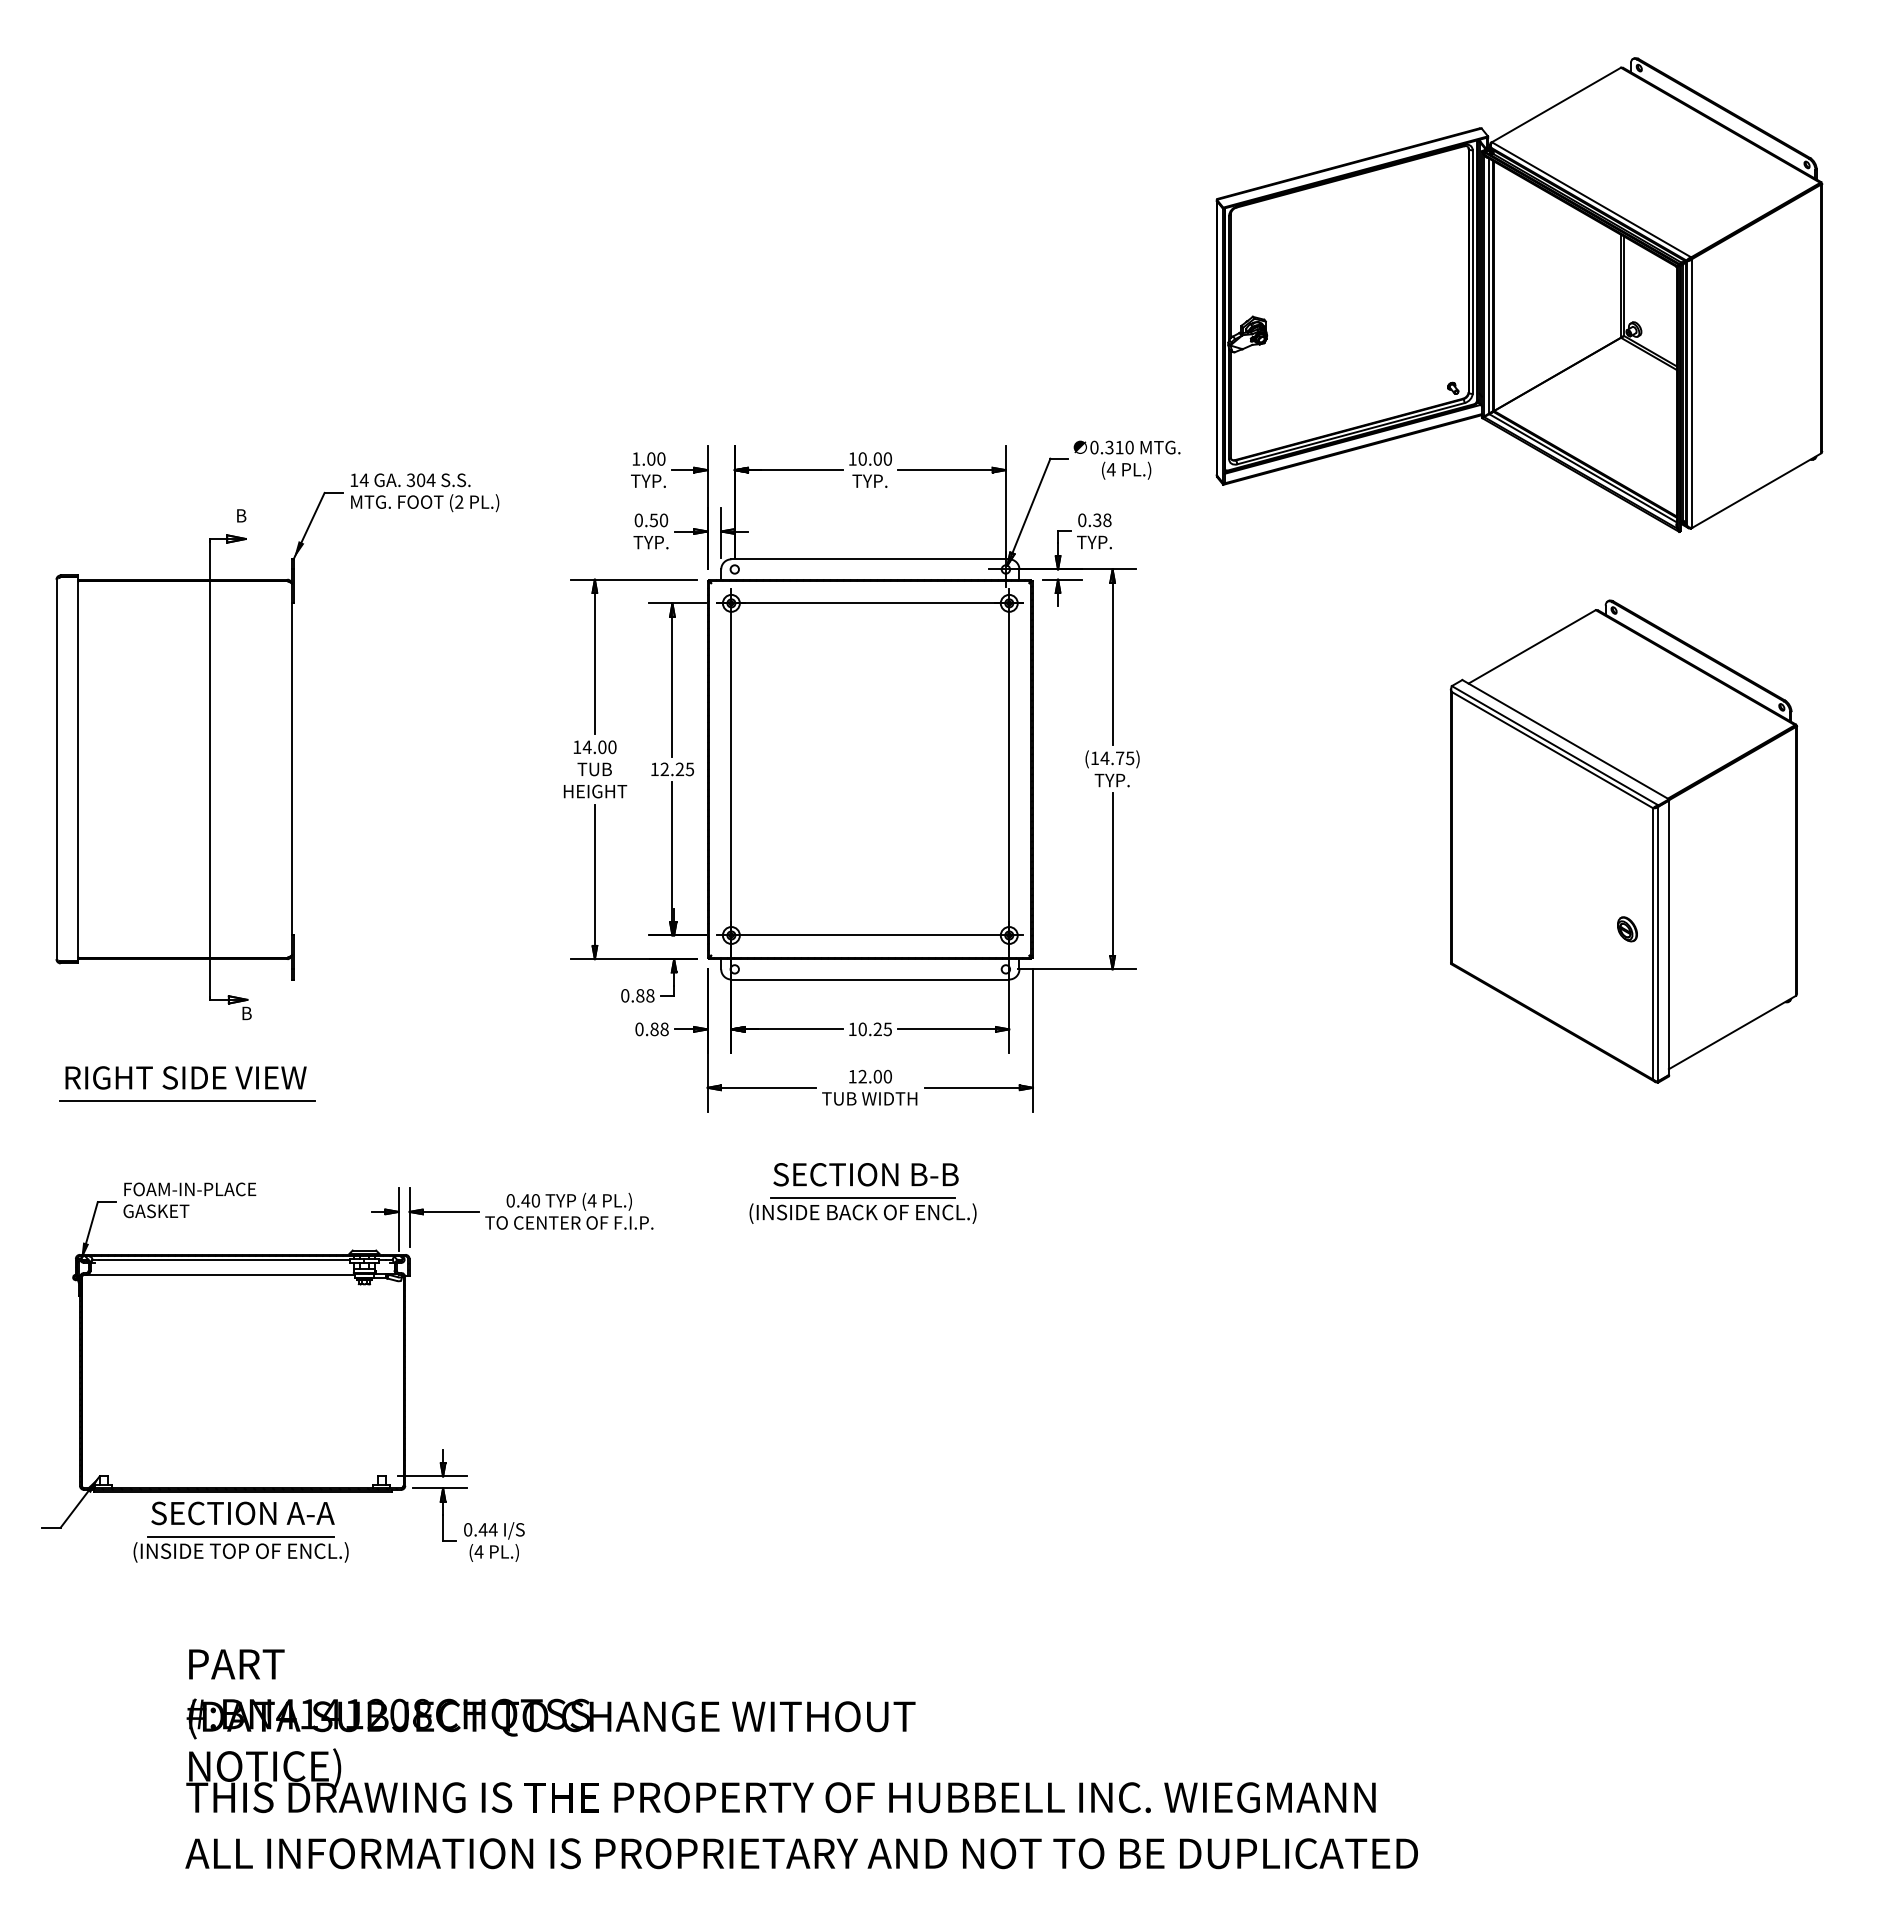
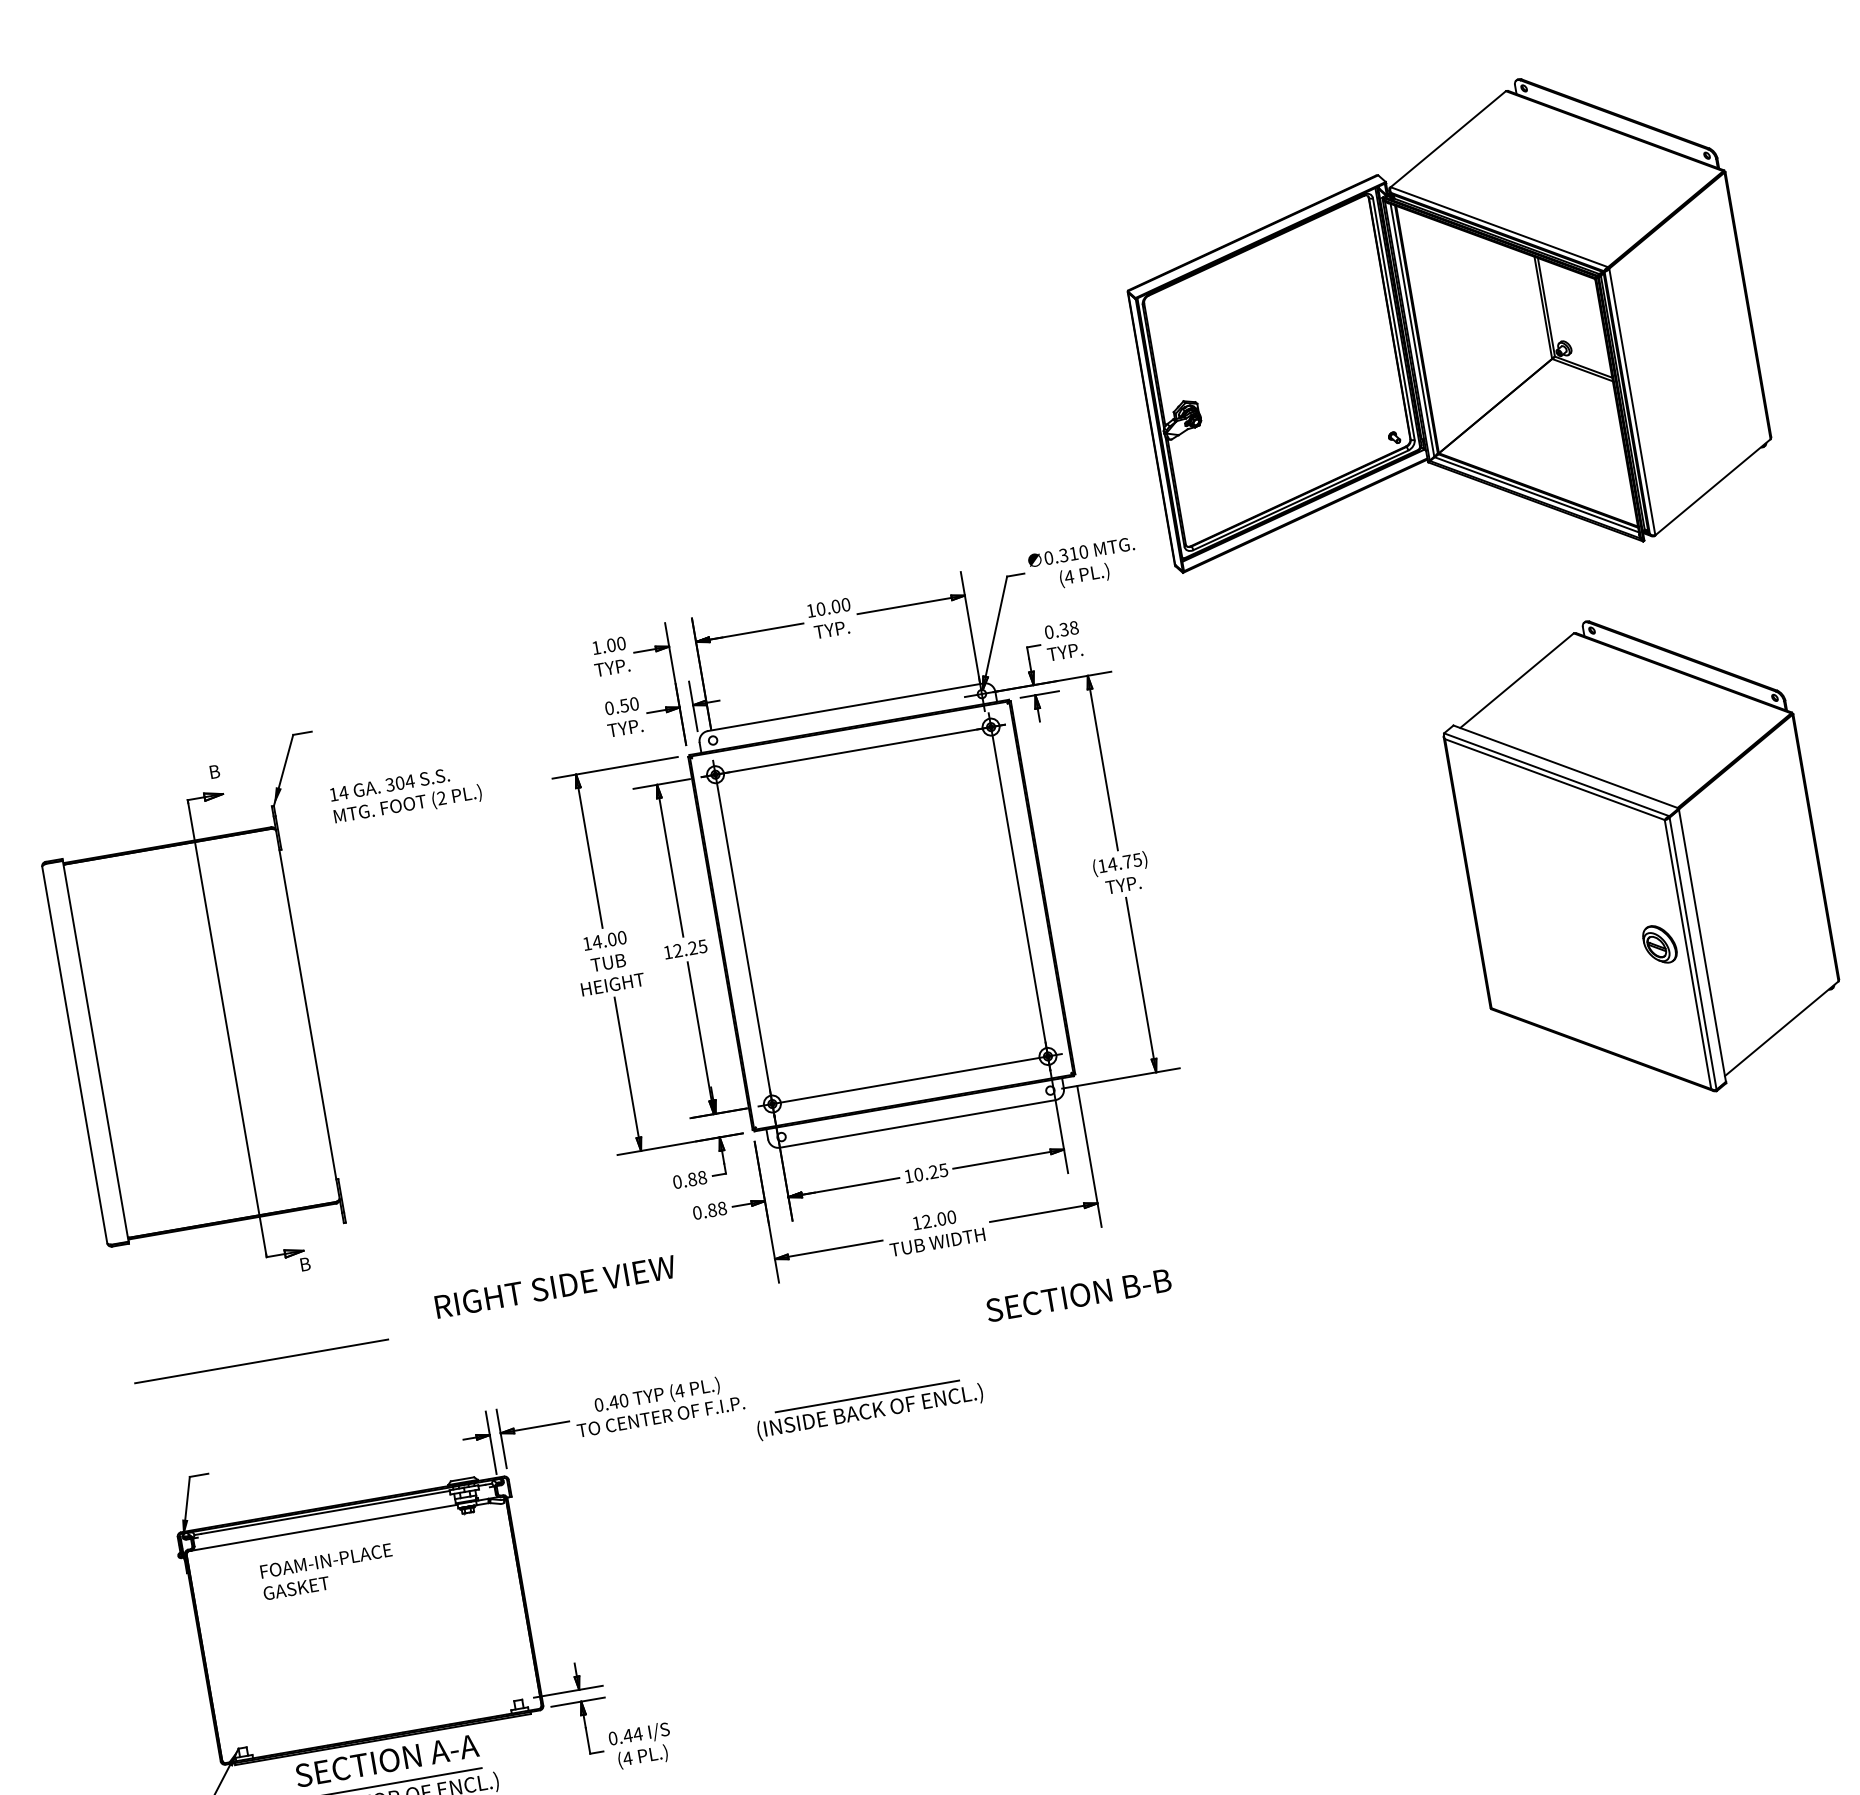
text: (424, 492) -> (405, 794), moved
part: (1627, 929) -> (1659, 944), size x1.6
text: (185, 1077) -> (554, 1286), moved
text: (865, 1174) -> (1078, 1295), moved
text: (189, 1200) -> (327, 1572), moved
part: (862, 1210) -> (869, 1409), moved

